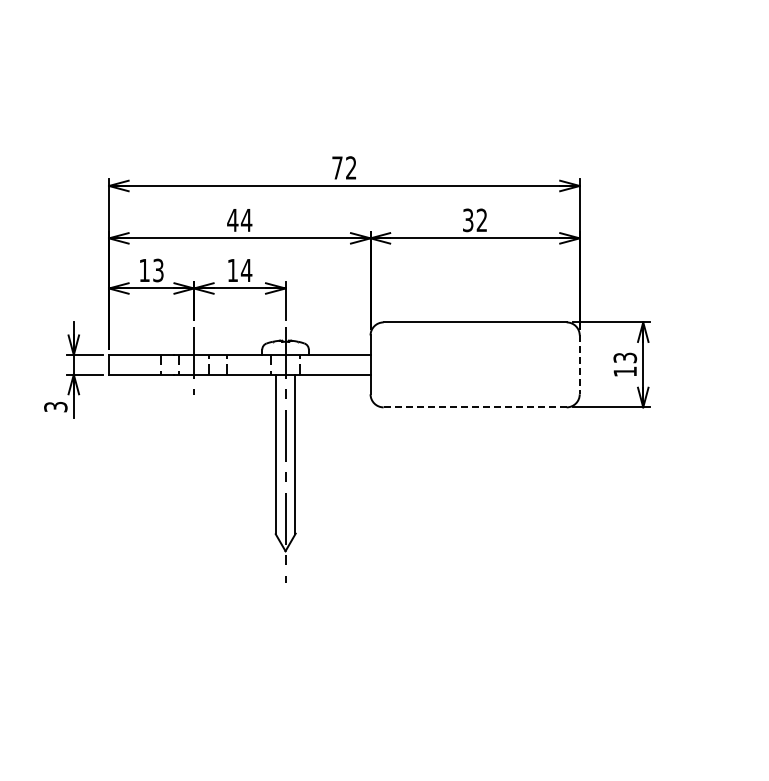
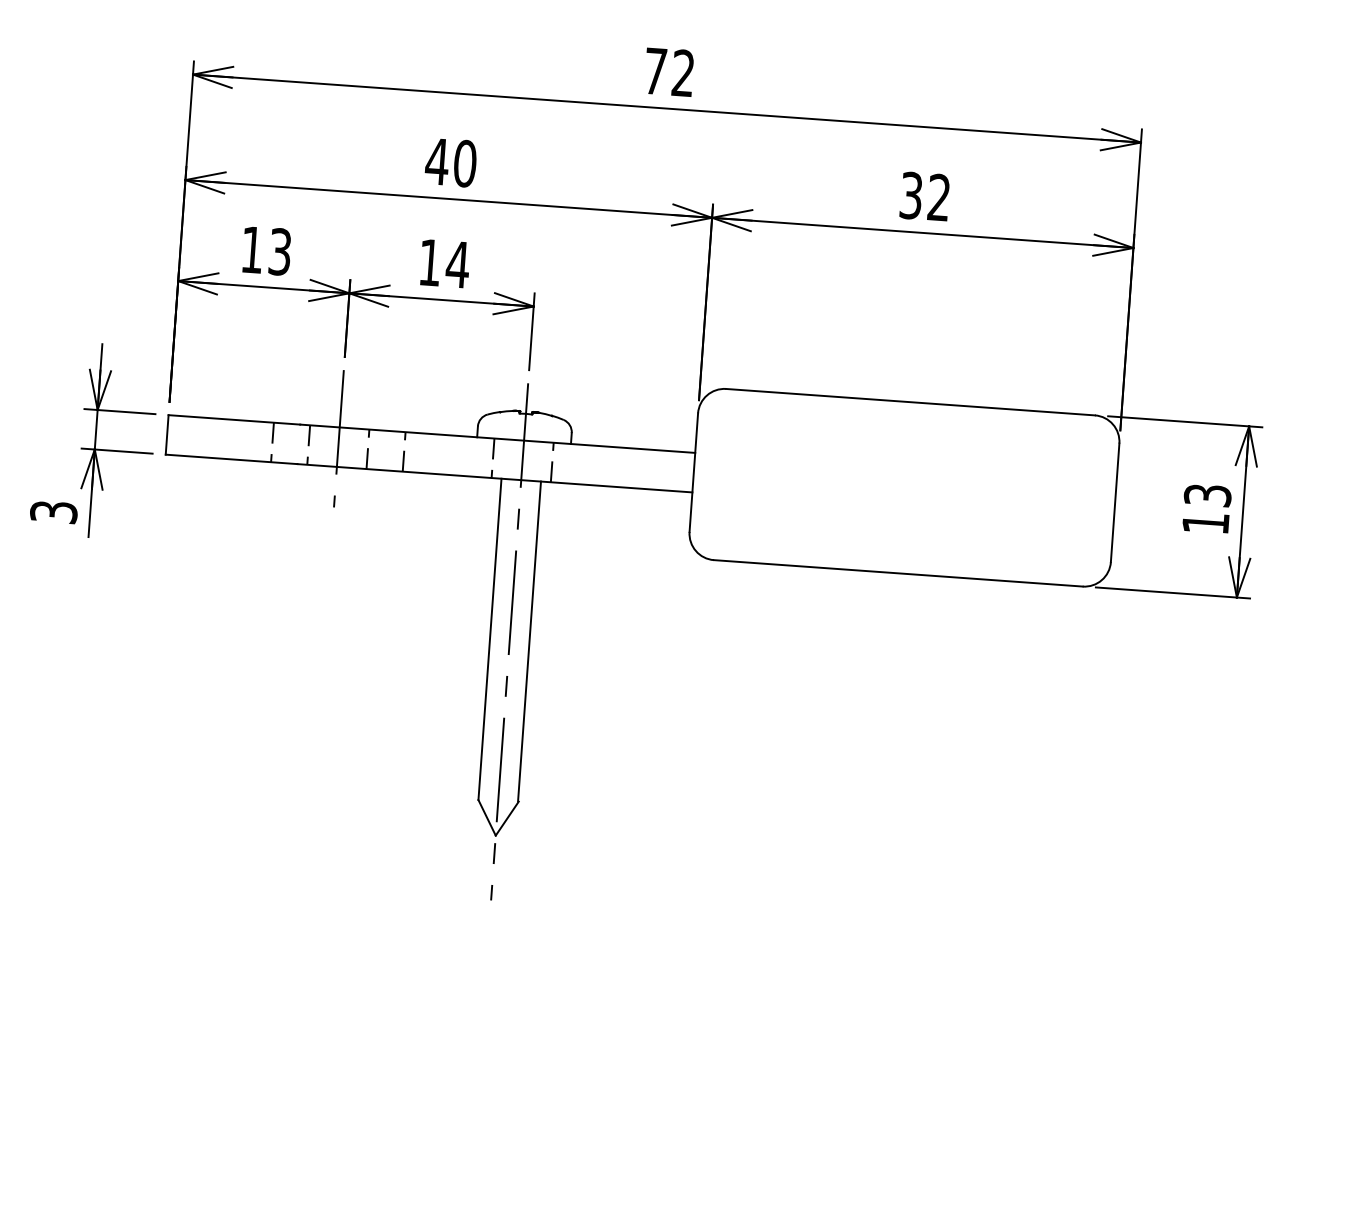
text: (246, 220) -> (464, 163), 44 -> 40
line: (579, 365) -> (1114, 504), dashed -> solid
line: (475, 407) -> (899, 573), dashed -> solid

